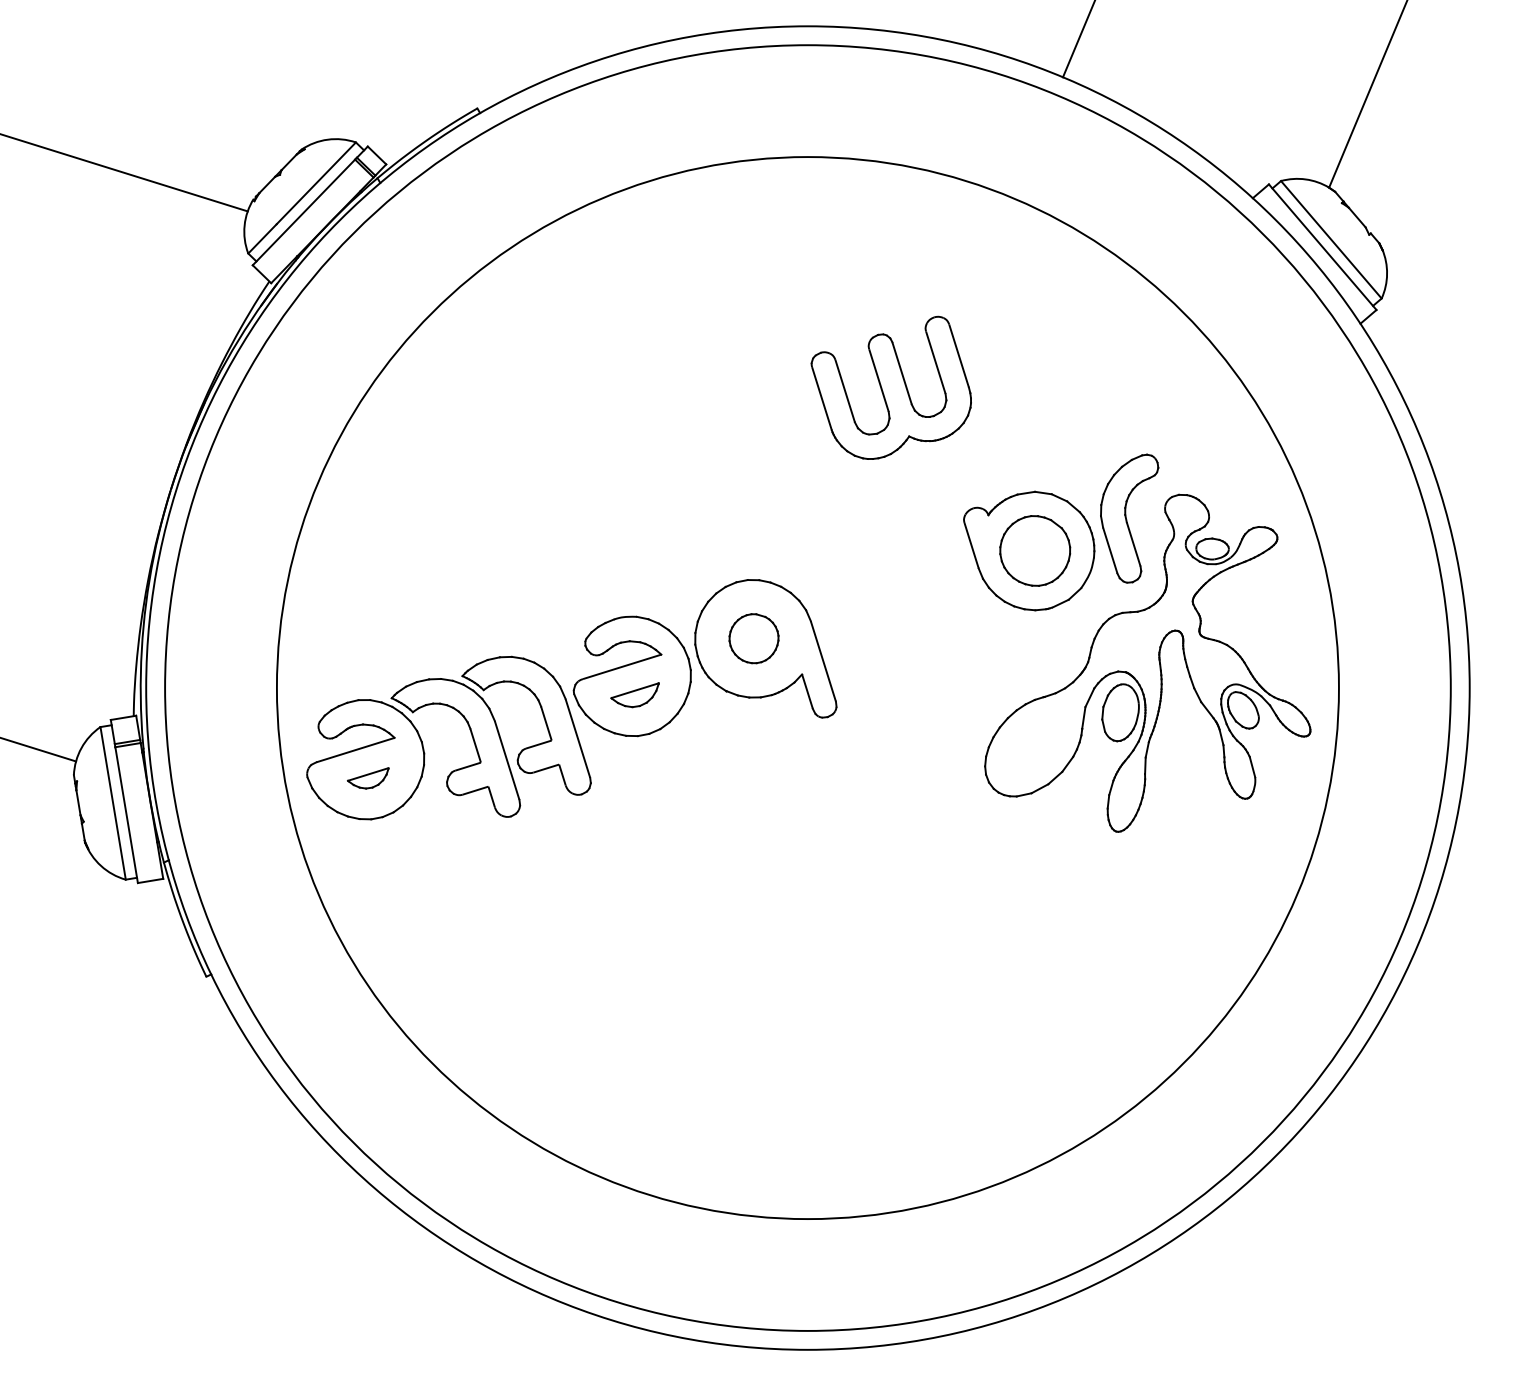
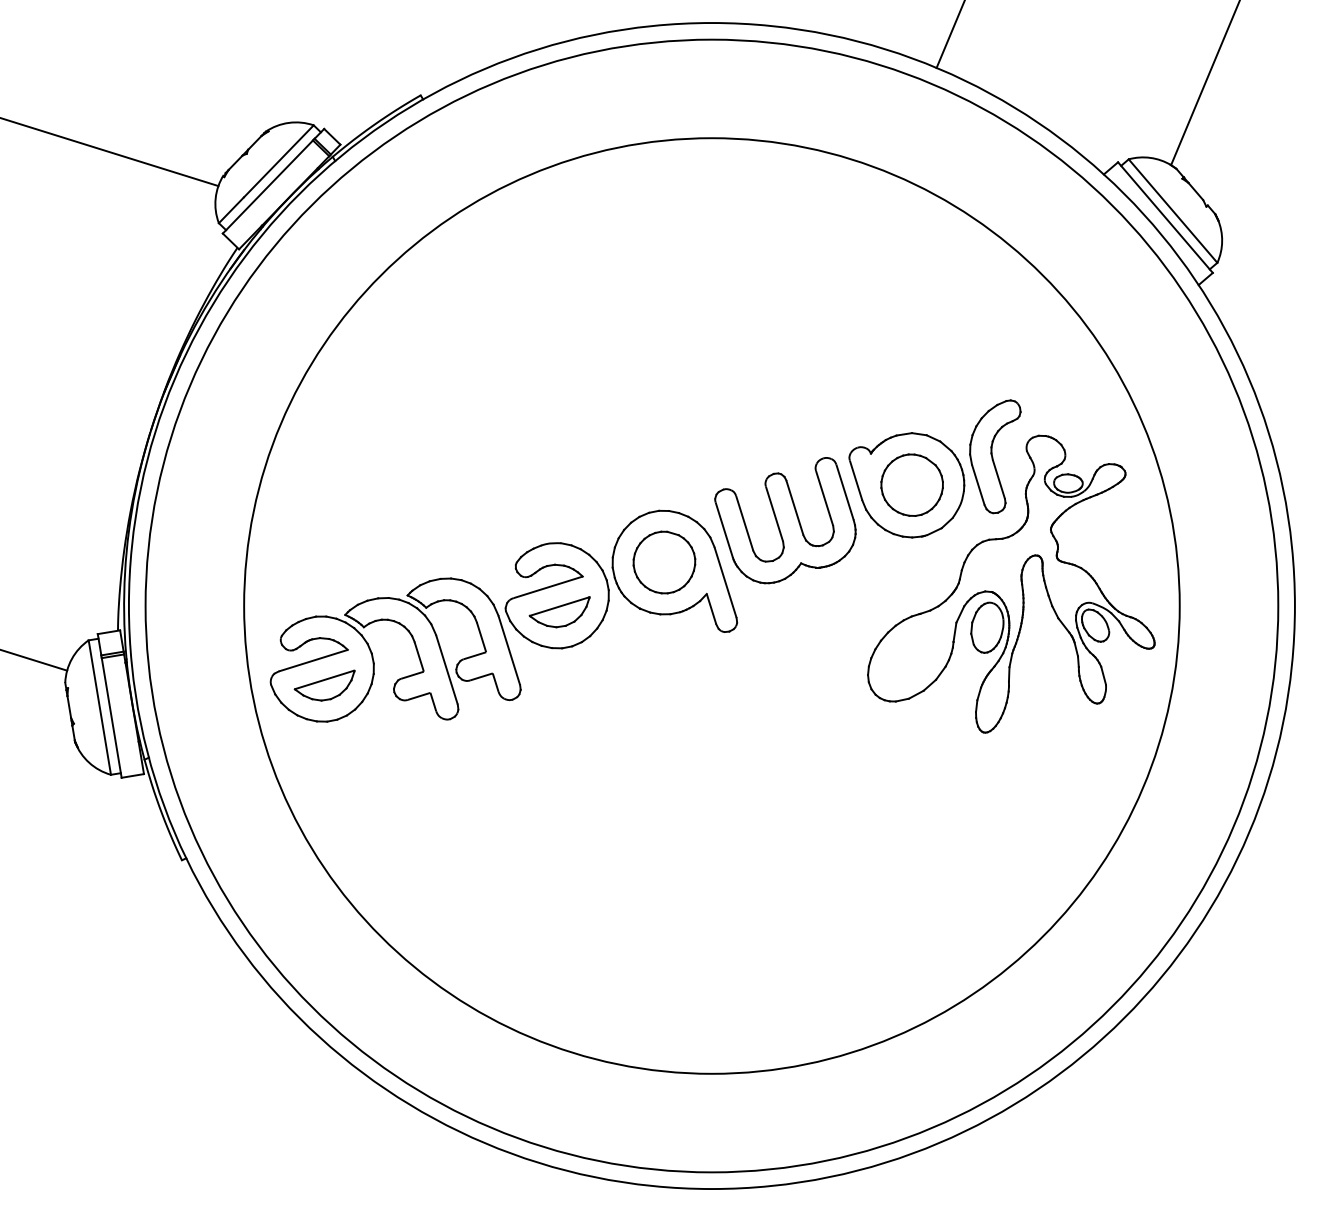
part: (891, 387) -> (785, 520), moved
part: (754, 638) -> (664, 562), size x1.43
part: (634, 695) -> (559, 612), size x1.43
part: (368, 778) -> (324, 685), size x1.67

